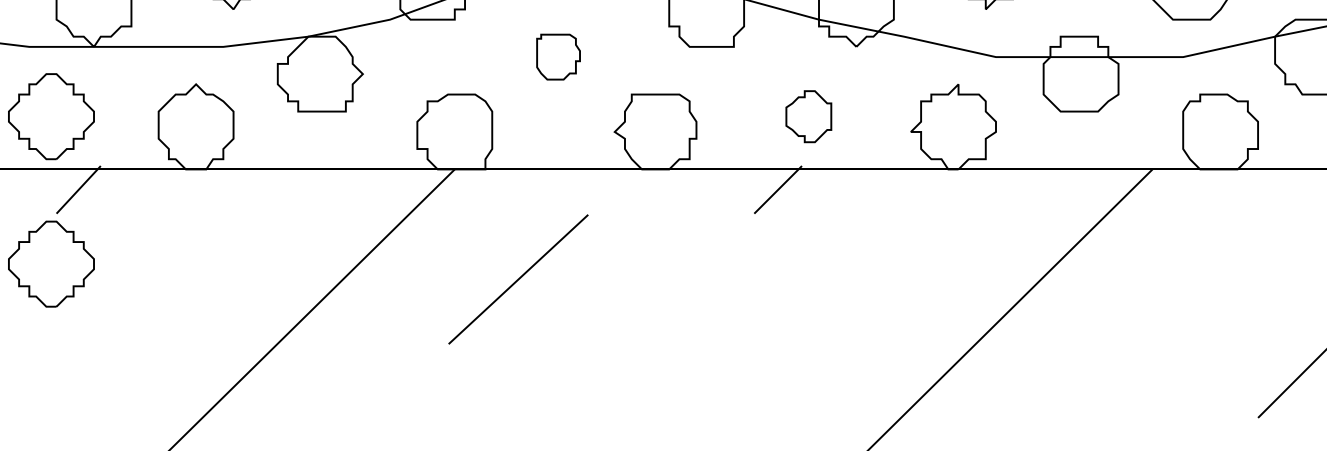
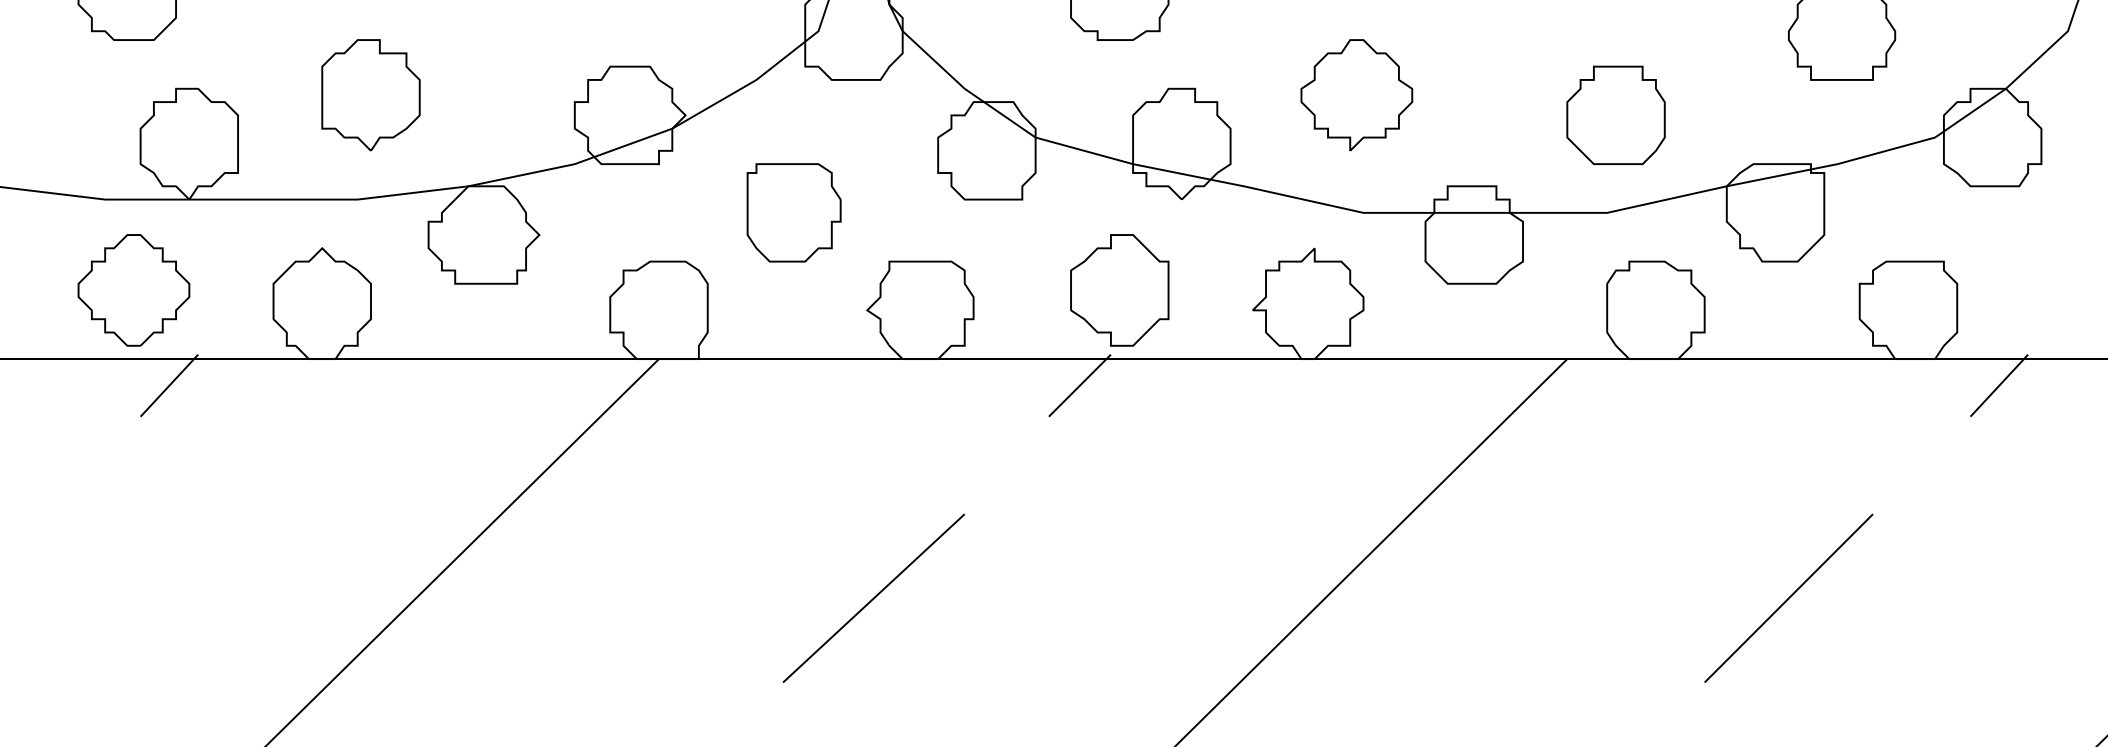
part: (558, 56) -> (793, 212), size x1.67
part: (808, 116) -> (1119, 290), size x1.67
part: (51, 264) -> (133, 482), removed
line: (518, 278) -> (873, 597), moved

